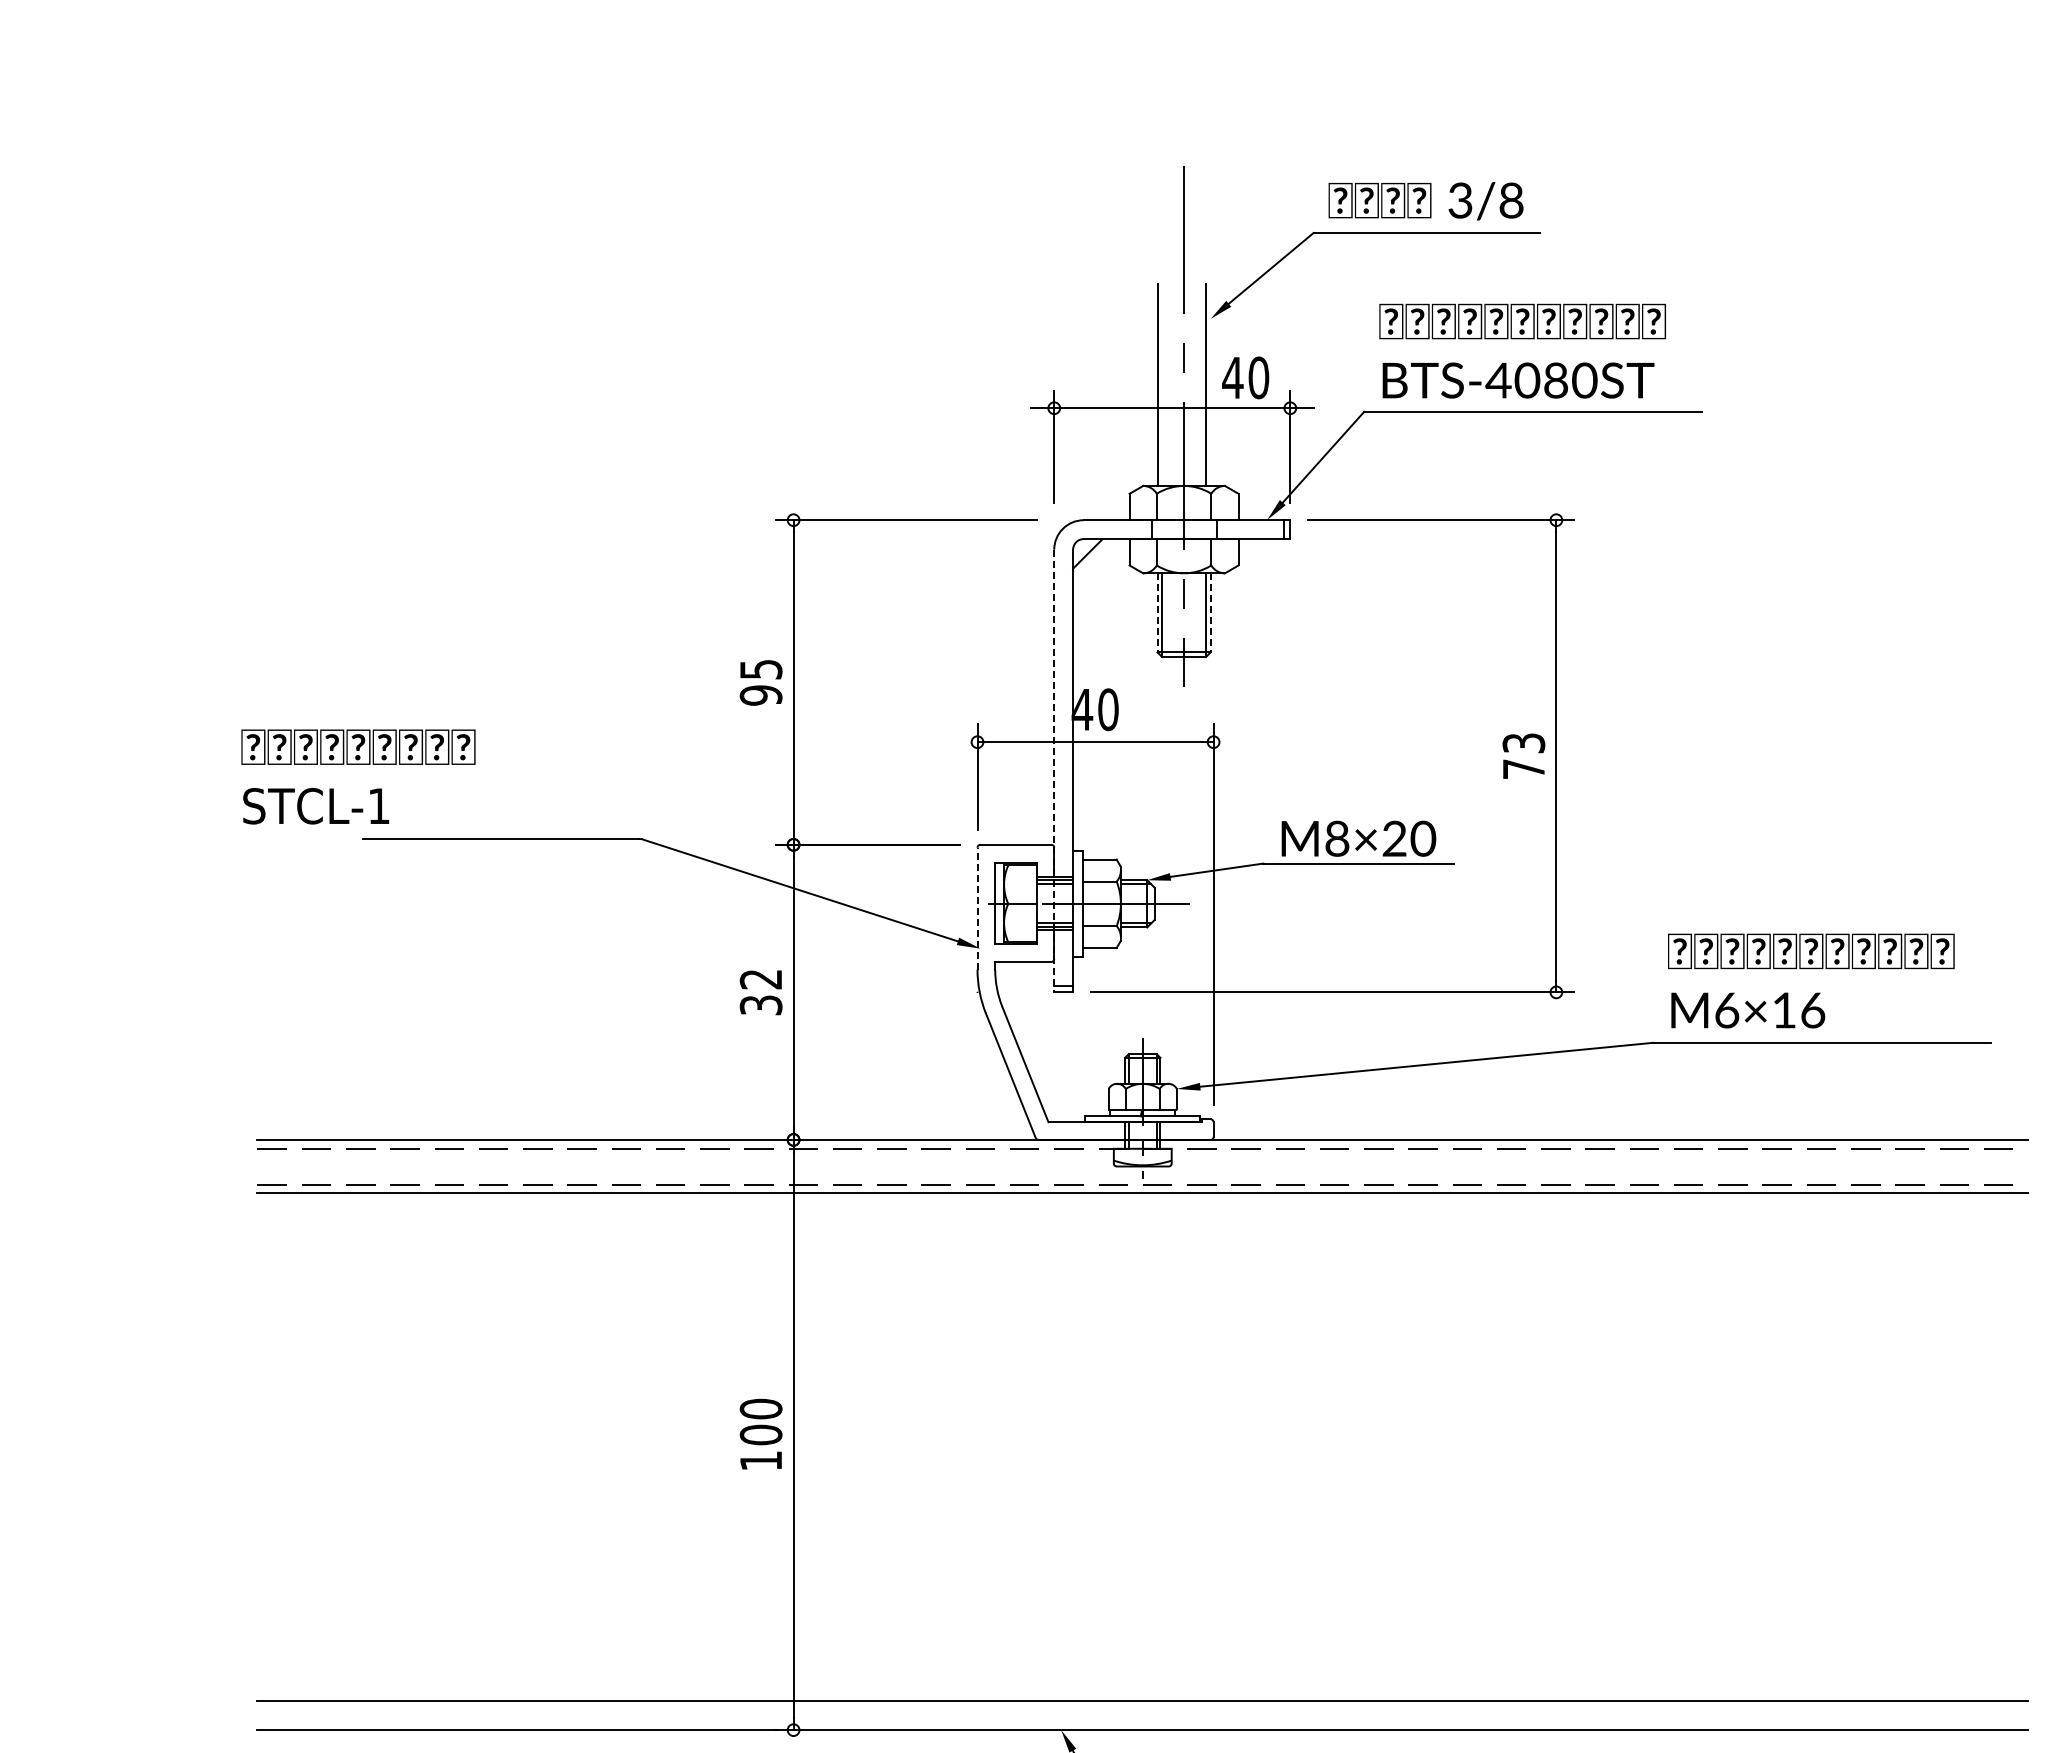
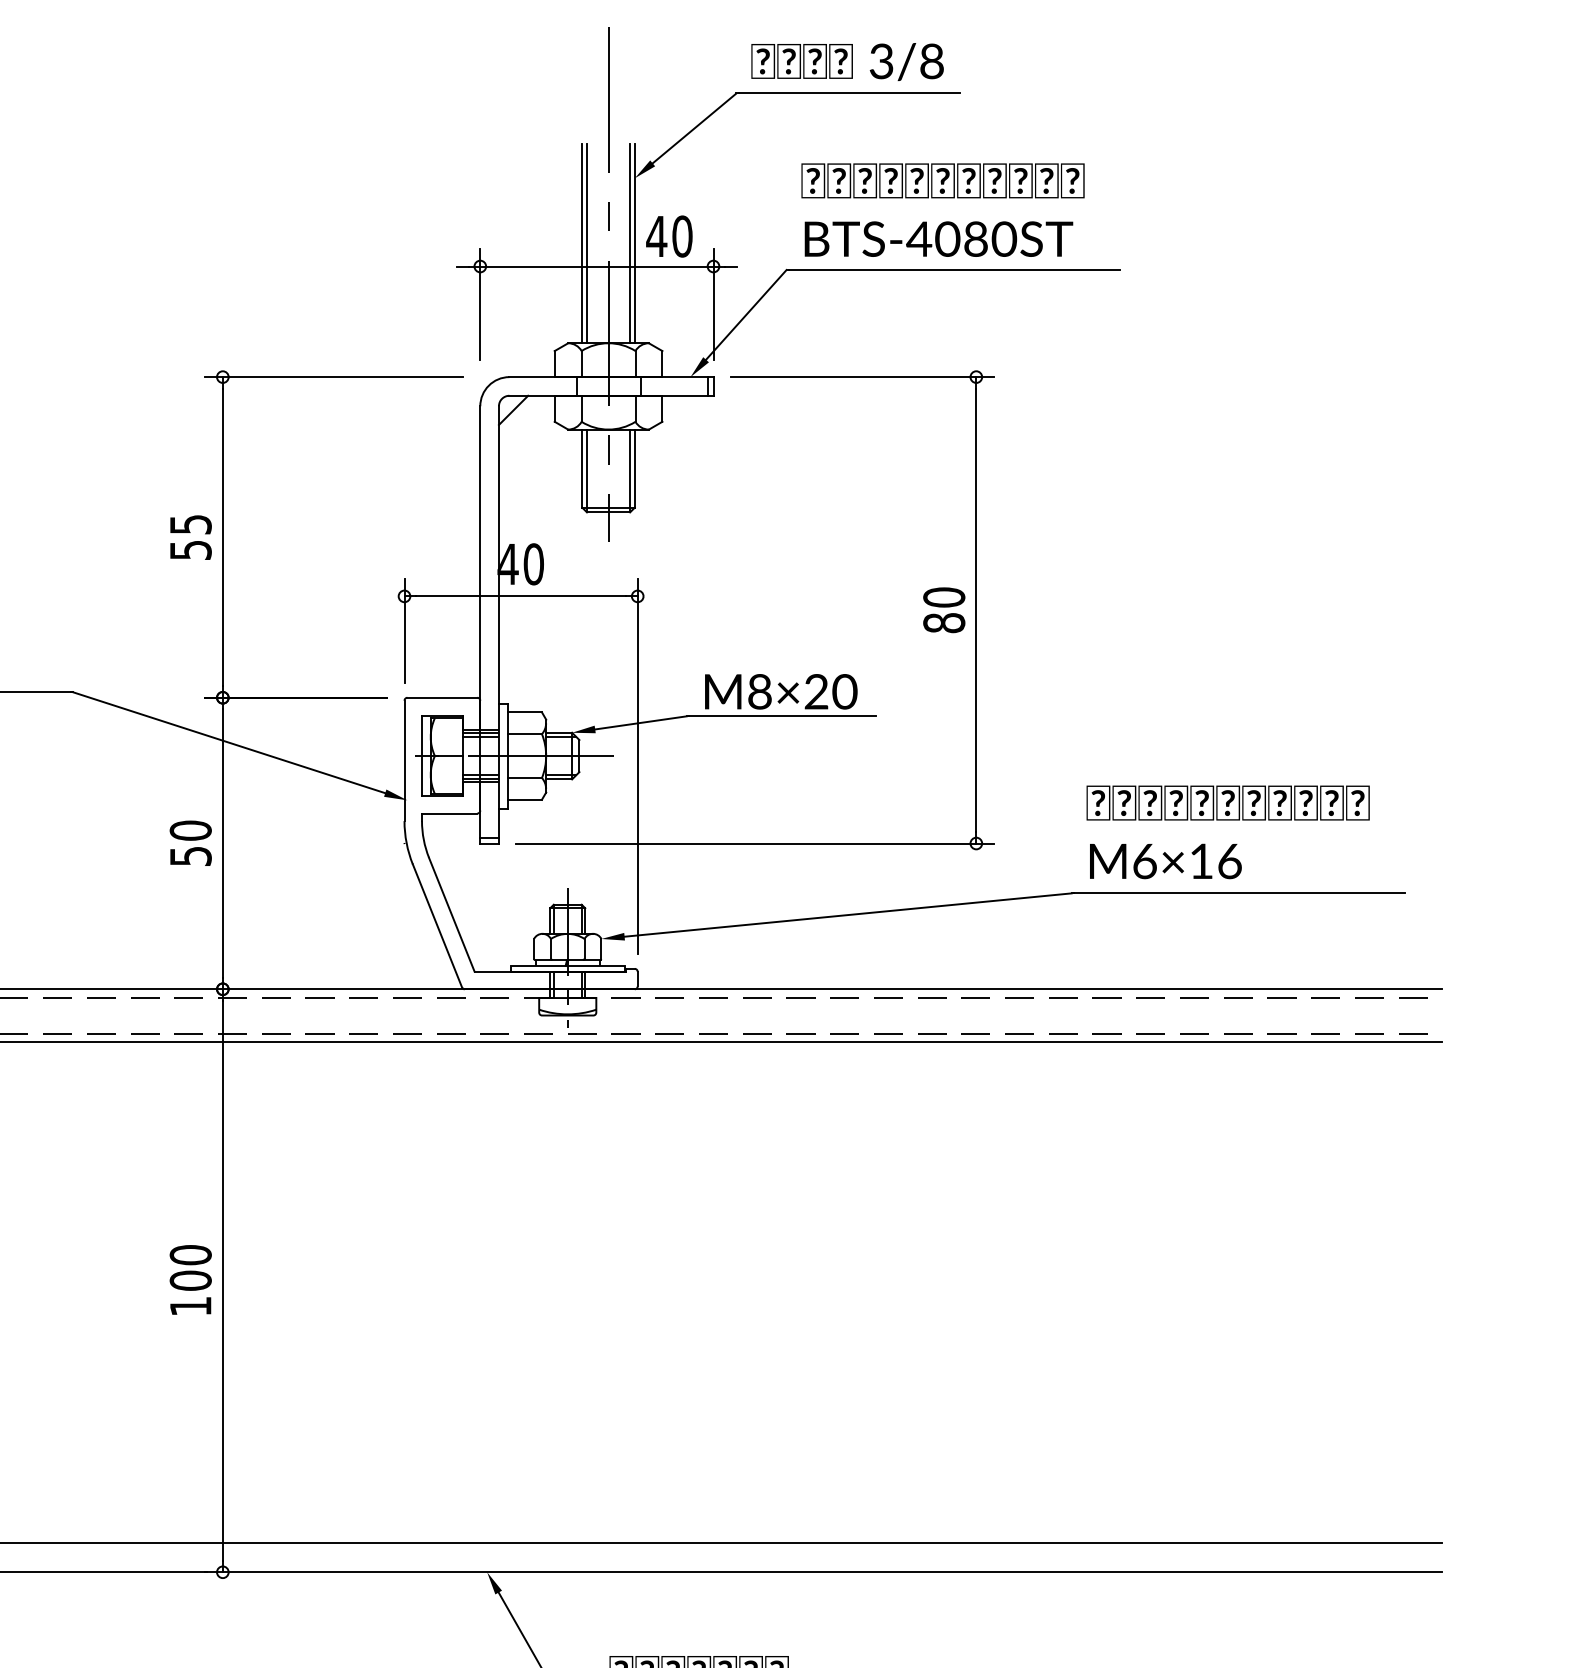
line: (1162, 384) -> (587, 243), added
line: (1210, 384) -> (634, 243), added
line: (1157, 612) -> (582, 468), dashed -> solid
line: (1210, 612) -> (634, 468), dashed -> solid
text: (760, 695) -> (190, 550), 95 -> 55
text: (1523, 756) -> (943, 610), 73 -> 80
line: (1054, 771) -> (480, 625), dashed -> solid
line: (977, 908) -> (404, 760), dashed -> solid
text: (760, 991) -> (190, 842), 32 -> 50

